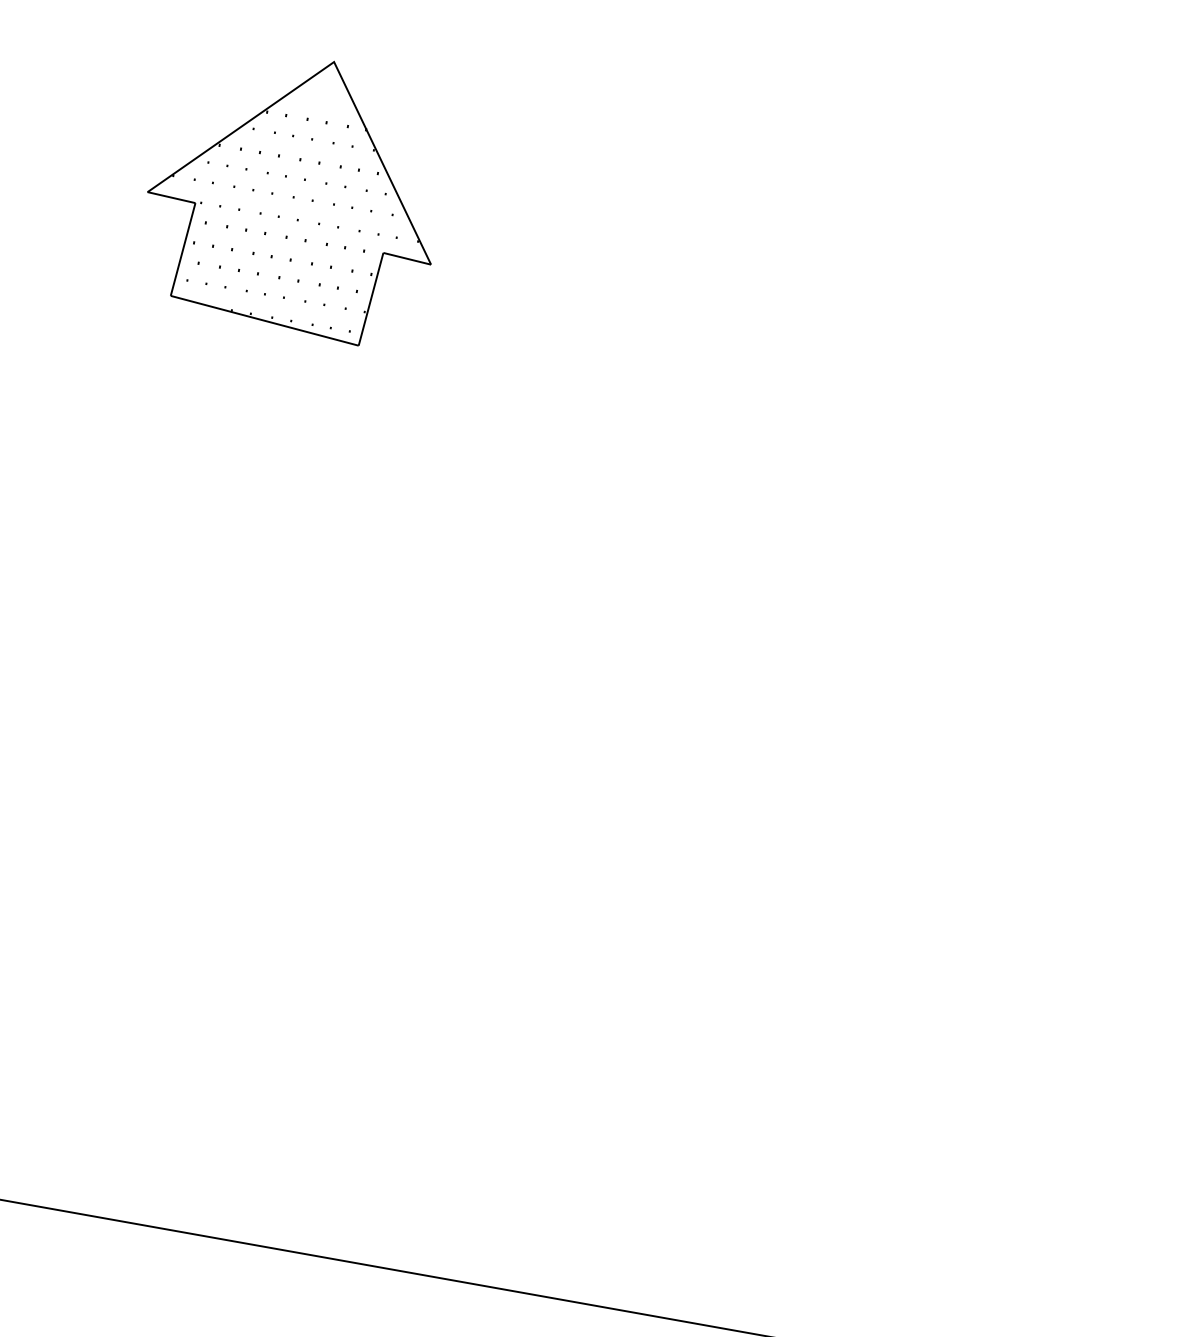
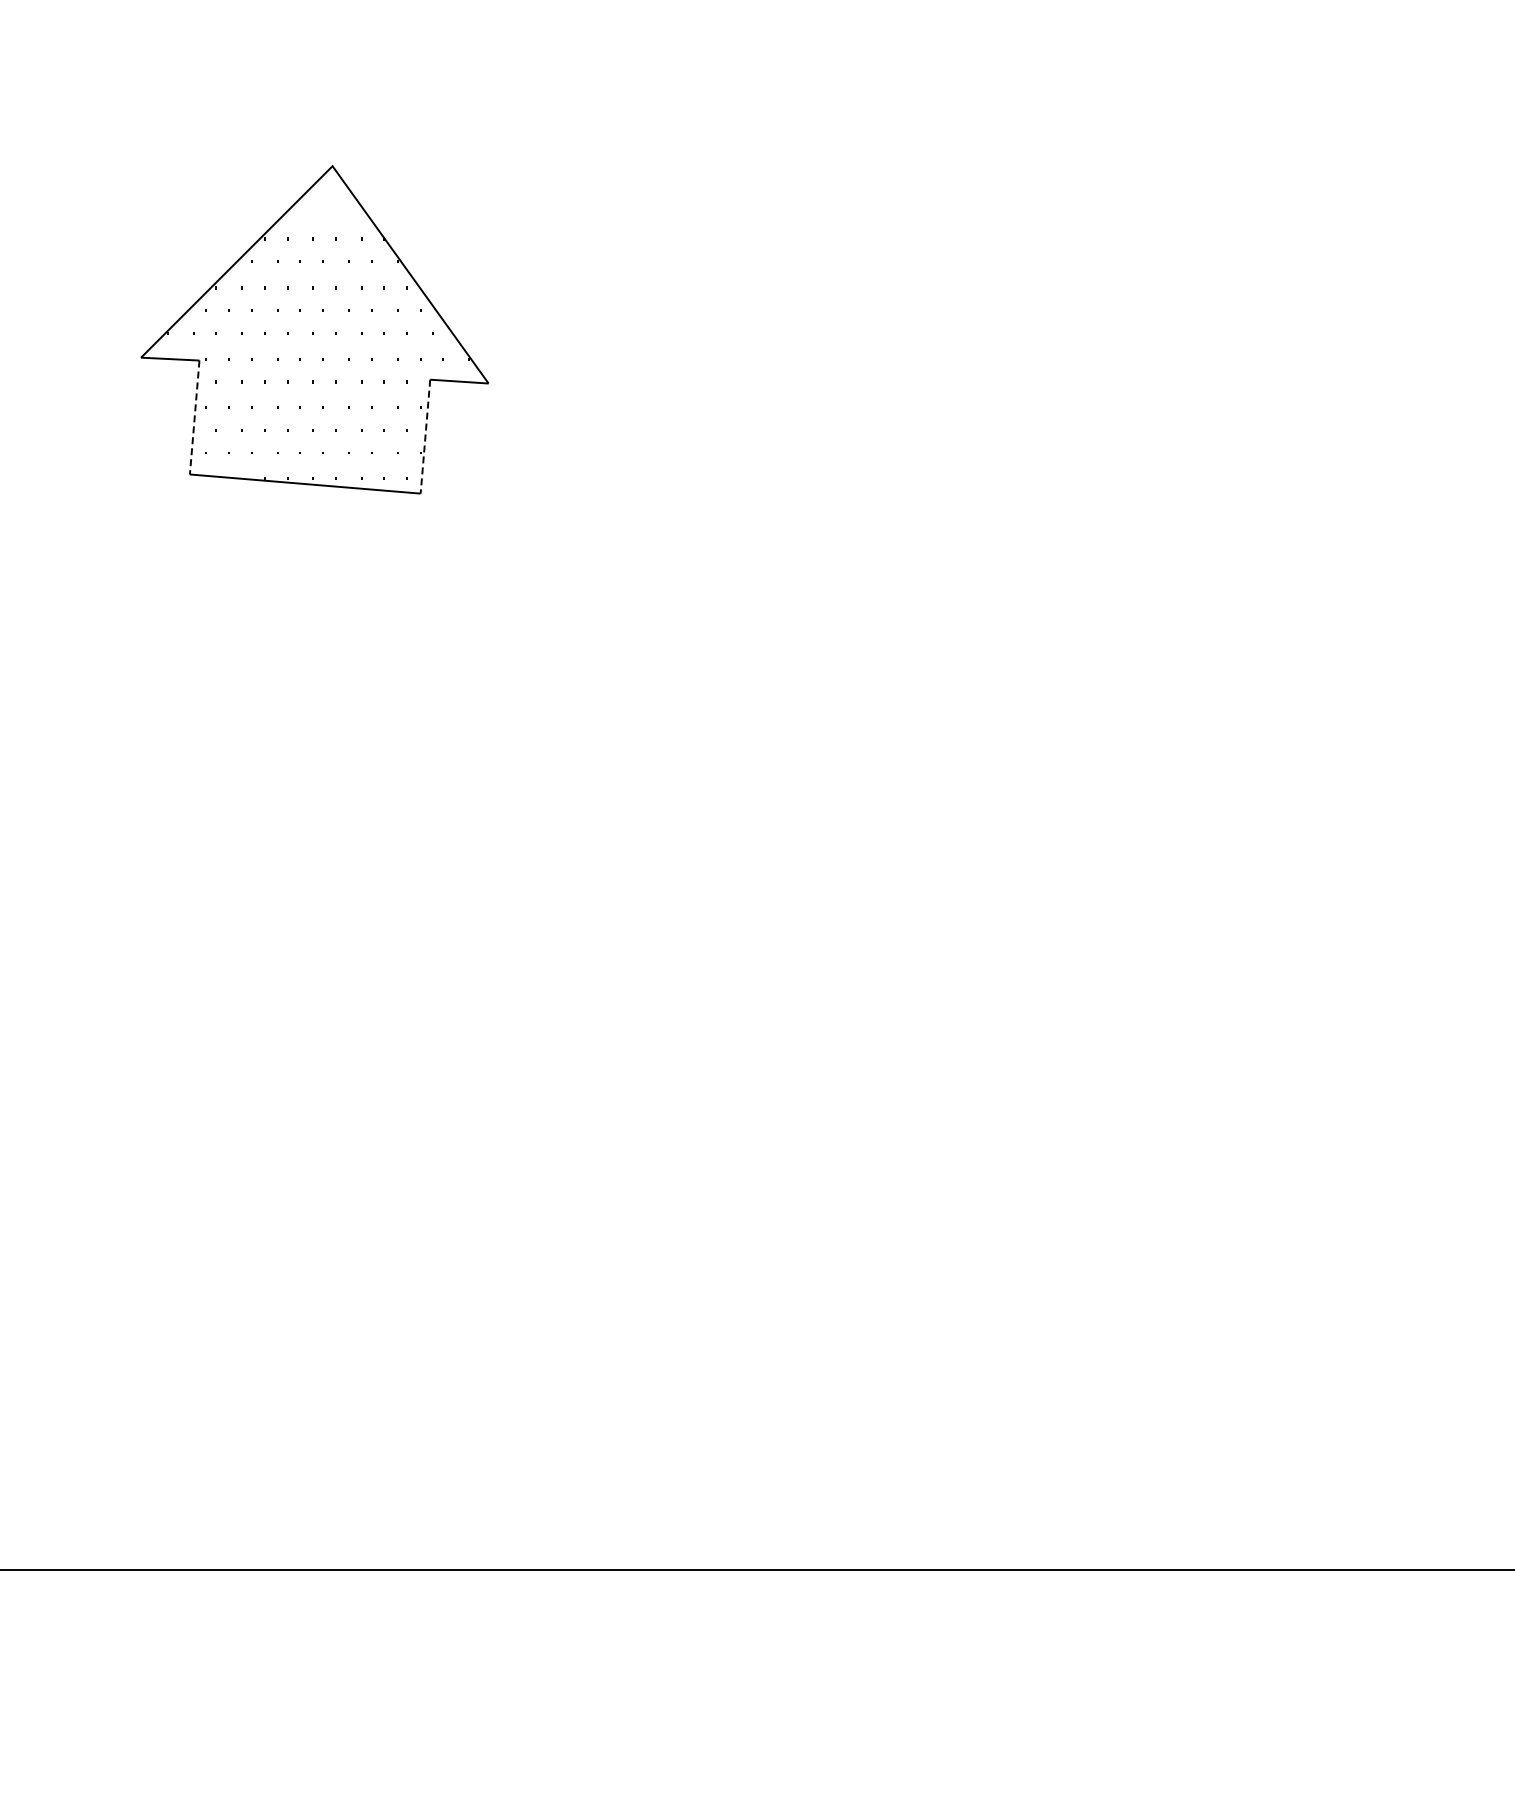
line: (182, 250) -> (194, 418), solid -> dashed
line: (370, 300) -> (425, 437), solid -> dashed

